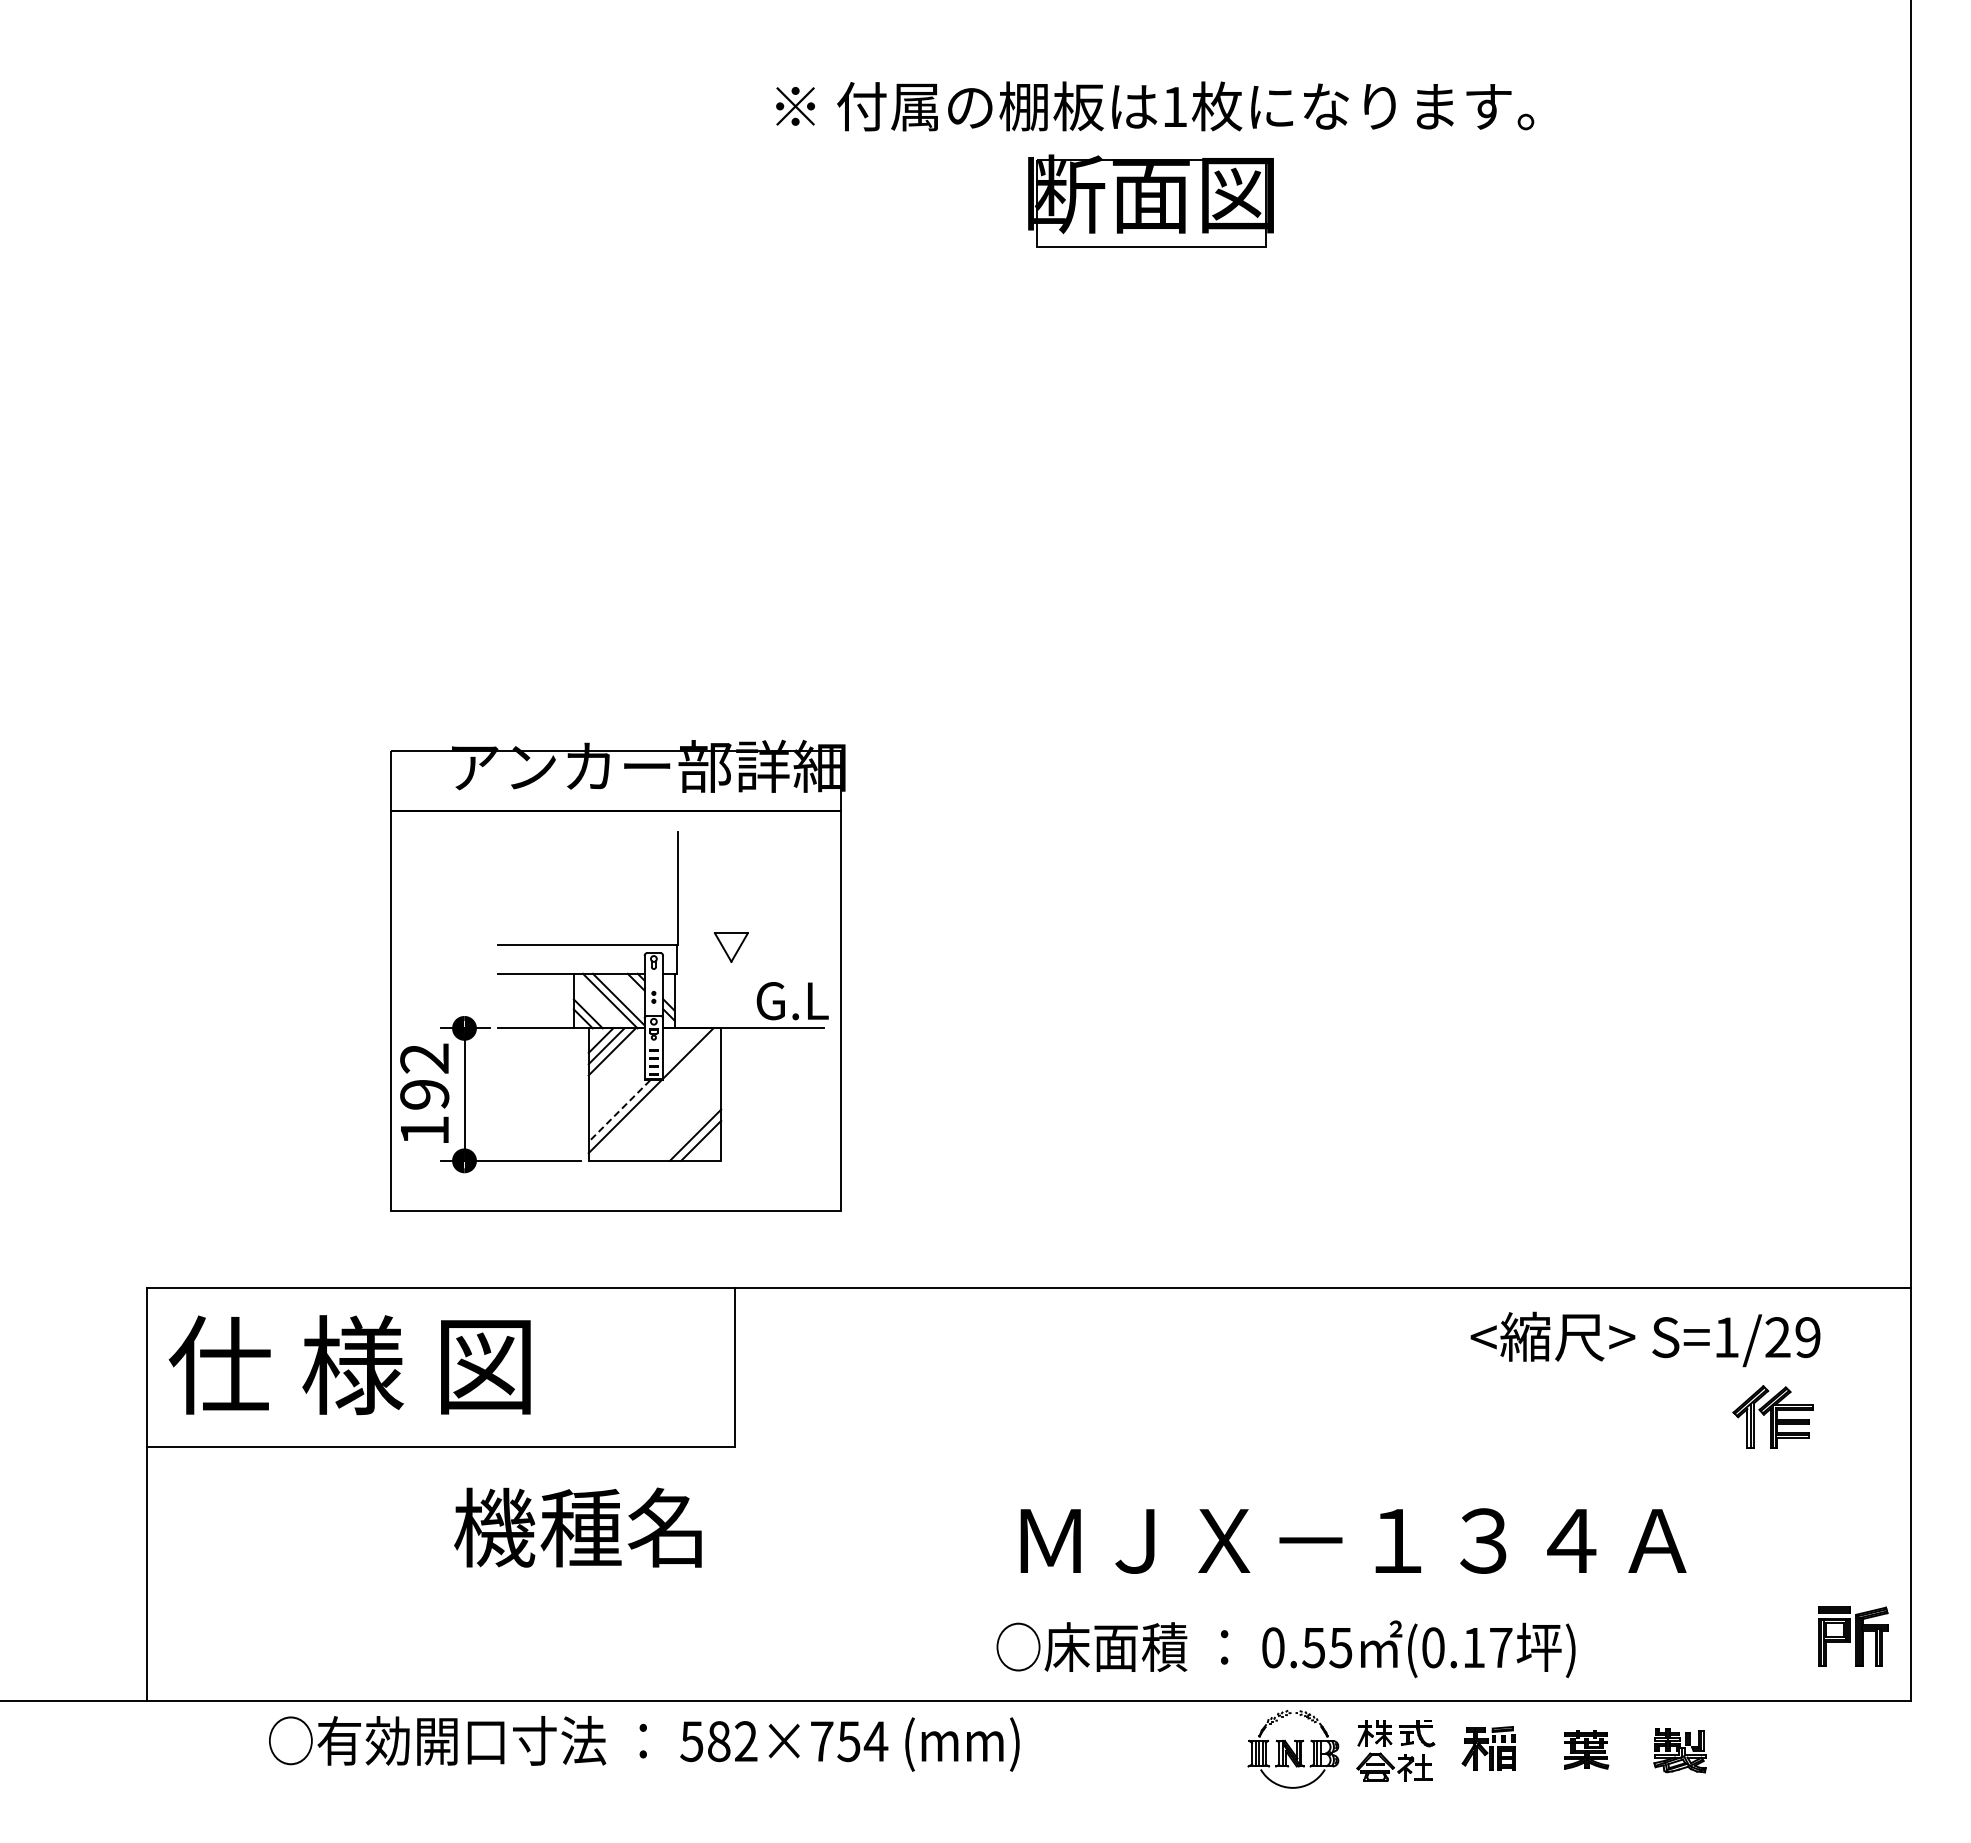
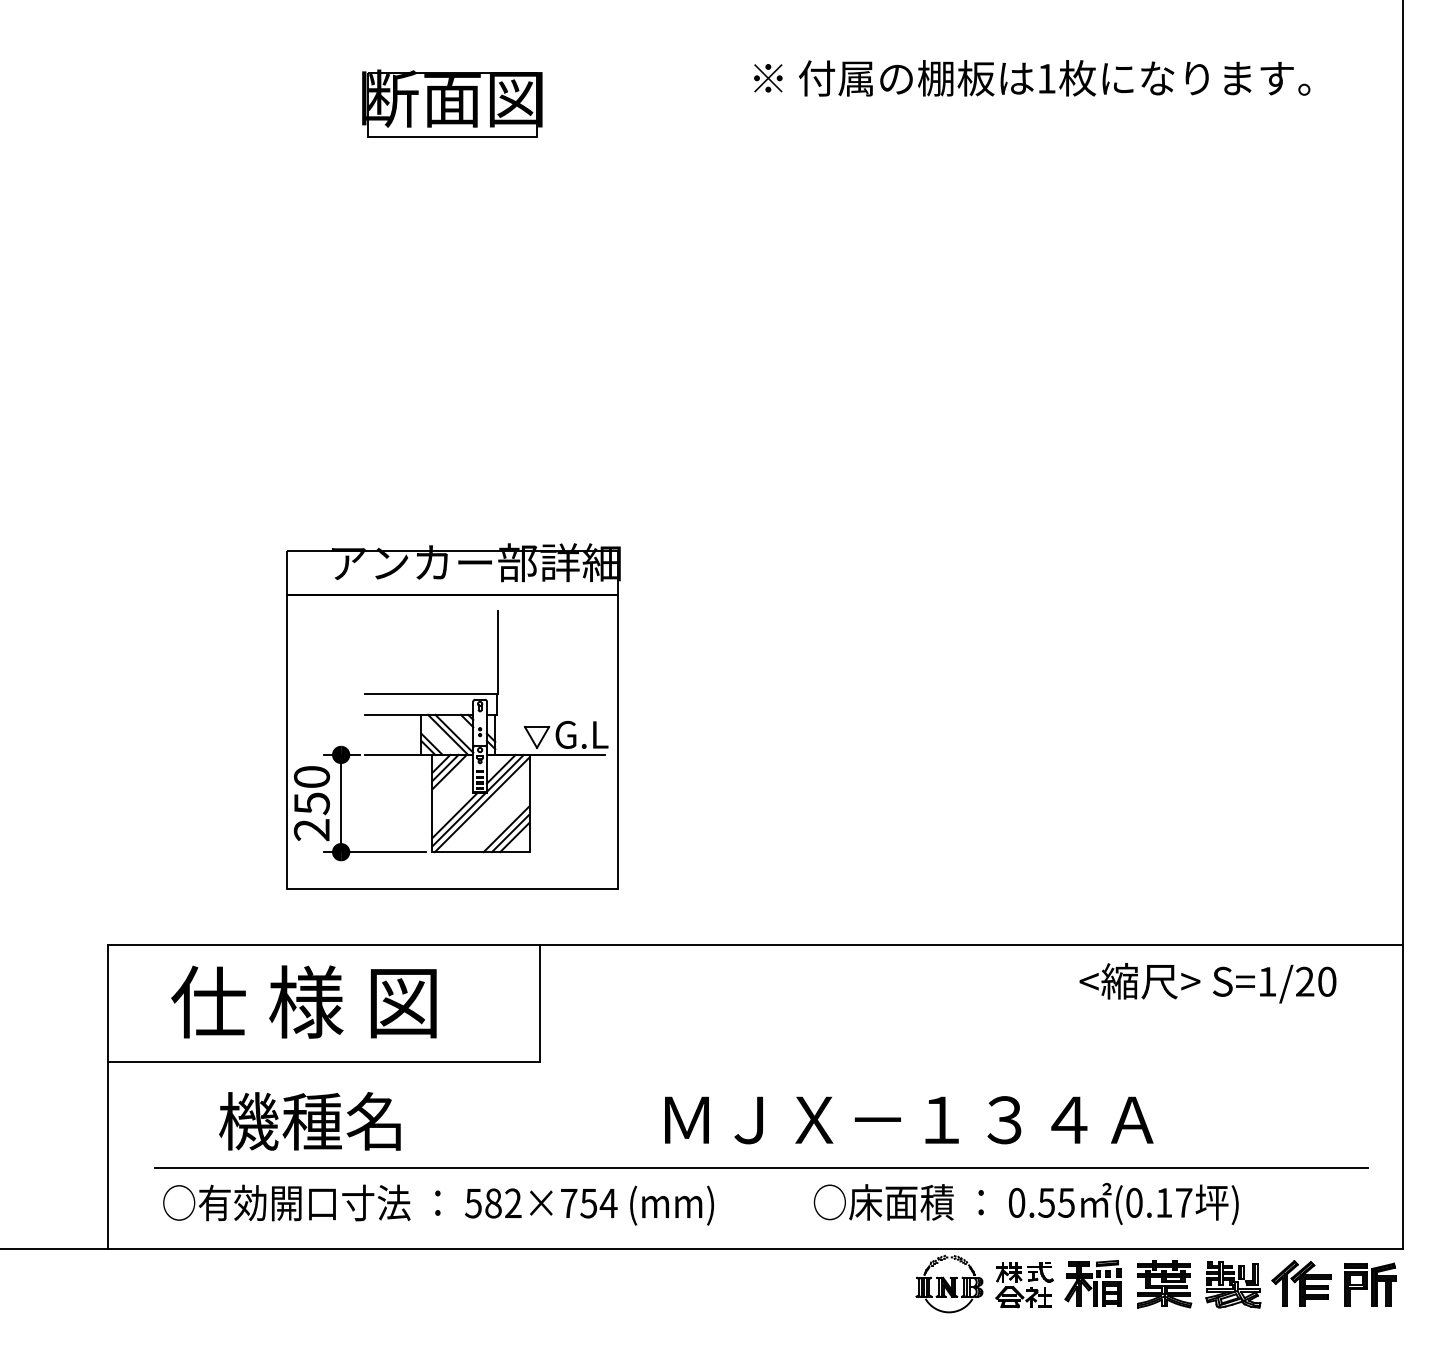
text: (1155, 106) -> (1032, 78), moved
part: (1150, 200) -> (451, 103), moved
part: (731, 947) -> (537, 737), moved
line: (682, 1047) -> (501, 768), added
text: (424, 1094) -> (311, 803), 192 -> 250
line: (656, 1095) -> (482, 804), added
line: (619, 1111) -> (454, 815), dashed -> solid
line: (689, 1129) -> (506, 829), added
text: (1807, 1337) -> (1326, 981), S=1/29 -> S=1/20
text: (349, 1365) -> (303, 1002), moved
part: (1772, 1416) -> (1301, 1283), moved
text: (577, 1527) -> (309, 1121), moved
text: (1353, 1540) -> (909, 1119), moved
line: (1036, 1591) -> (760, 1168), added
part: (1853, 1636) -> (1370, 1284), moved
text: (1285, 1649) -> (1025, 1204), moved
text: (644, 1743) -> (438, 1204), moved
part: (1488, 1748) -> (1092, 1283), size x1.43
part: (1586, 1749) -> (1164, 1284), size x1.67
part: (1679, 1750) -> (1232, 1284), size x1.43

